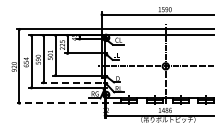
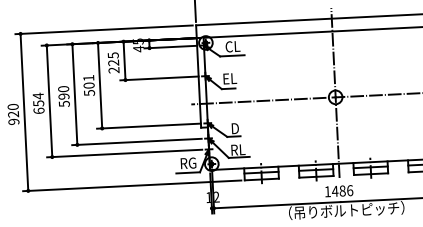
line: (71, 82) -> (136, 141), dashed -> solid
line: (67, 103) -> (130, 186), dashed -> solid

